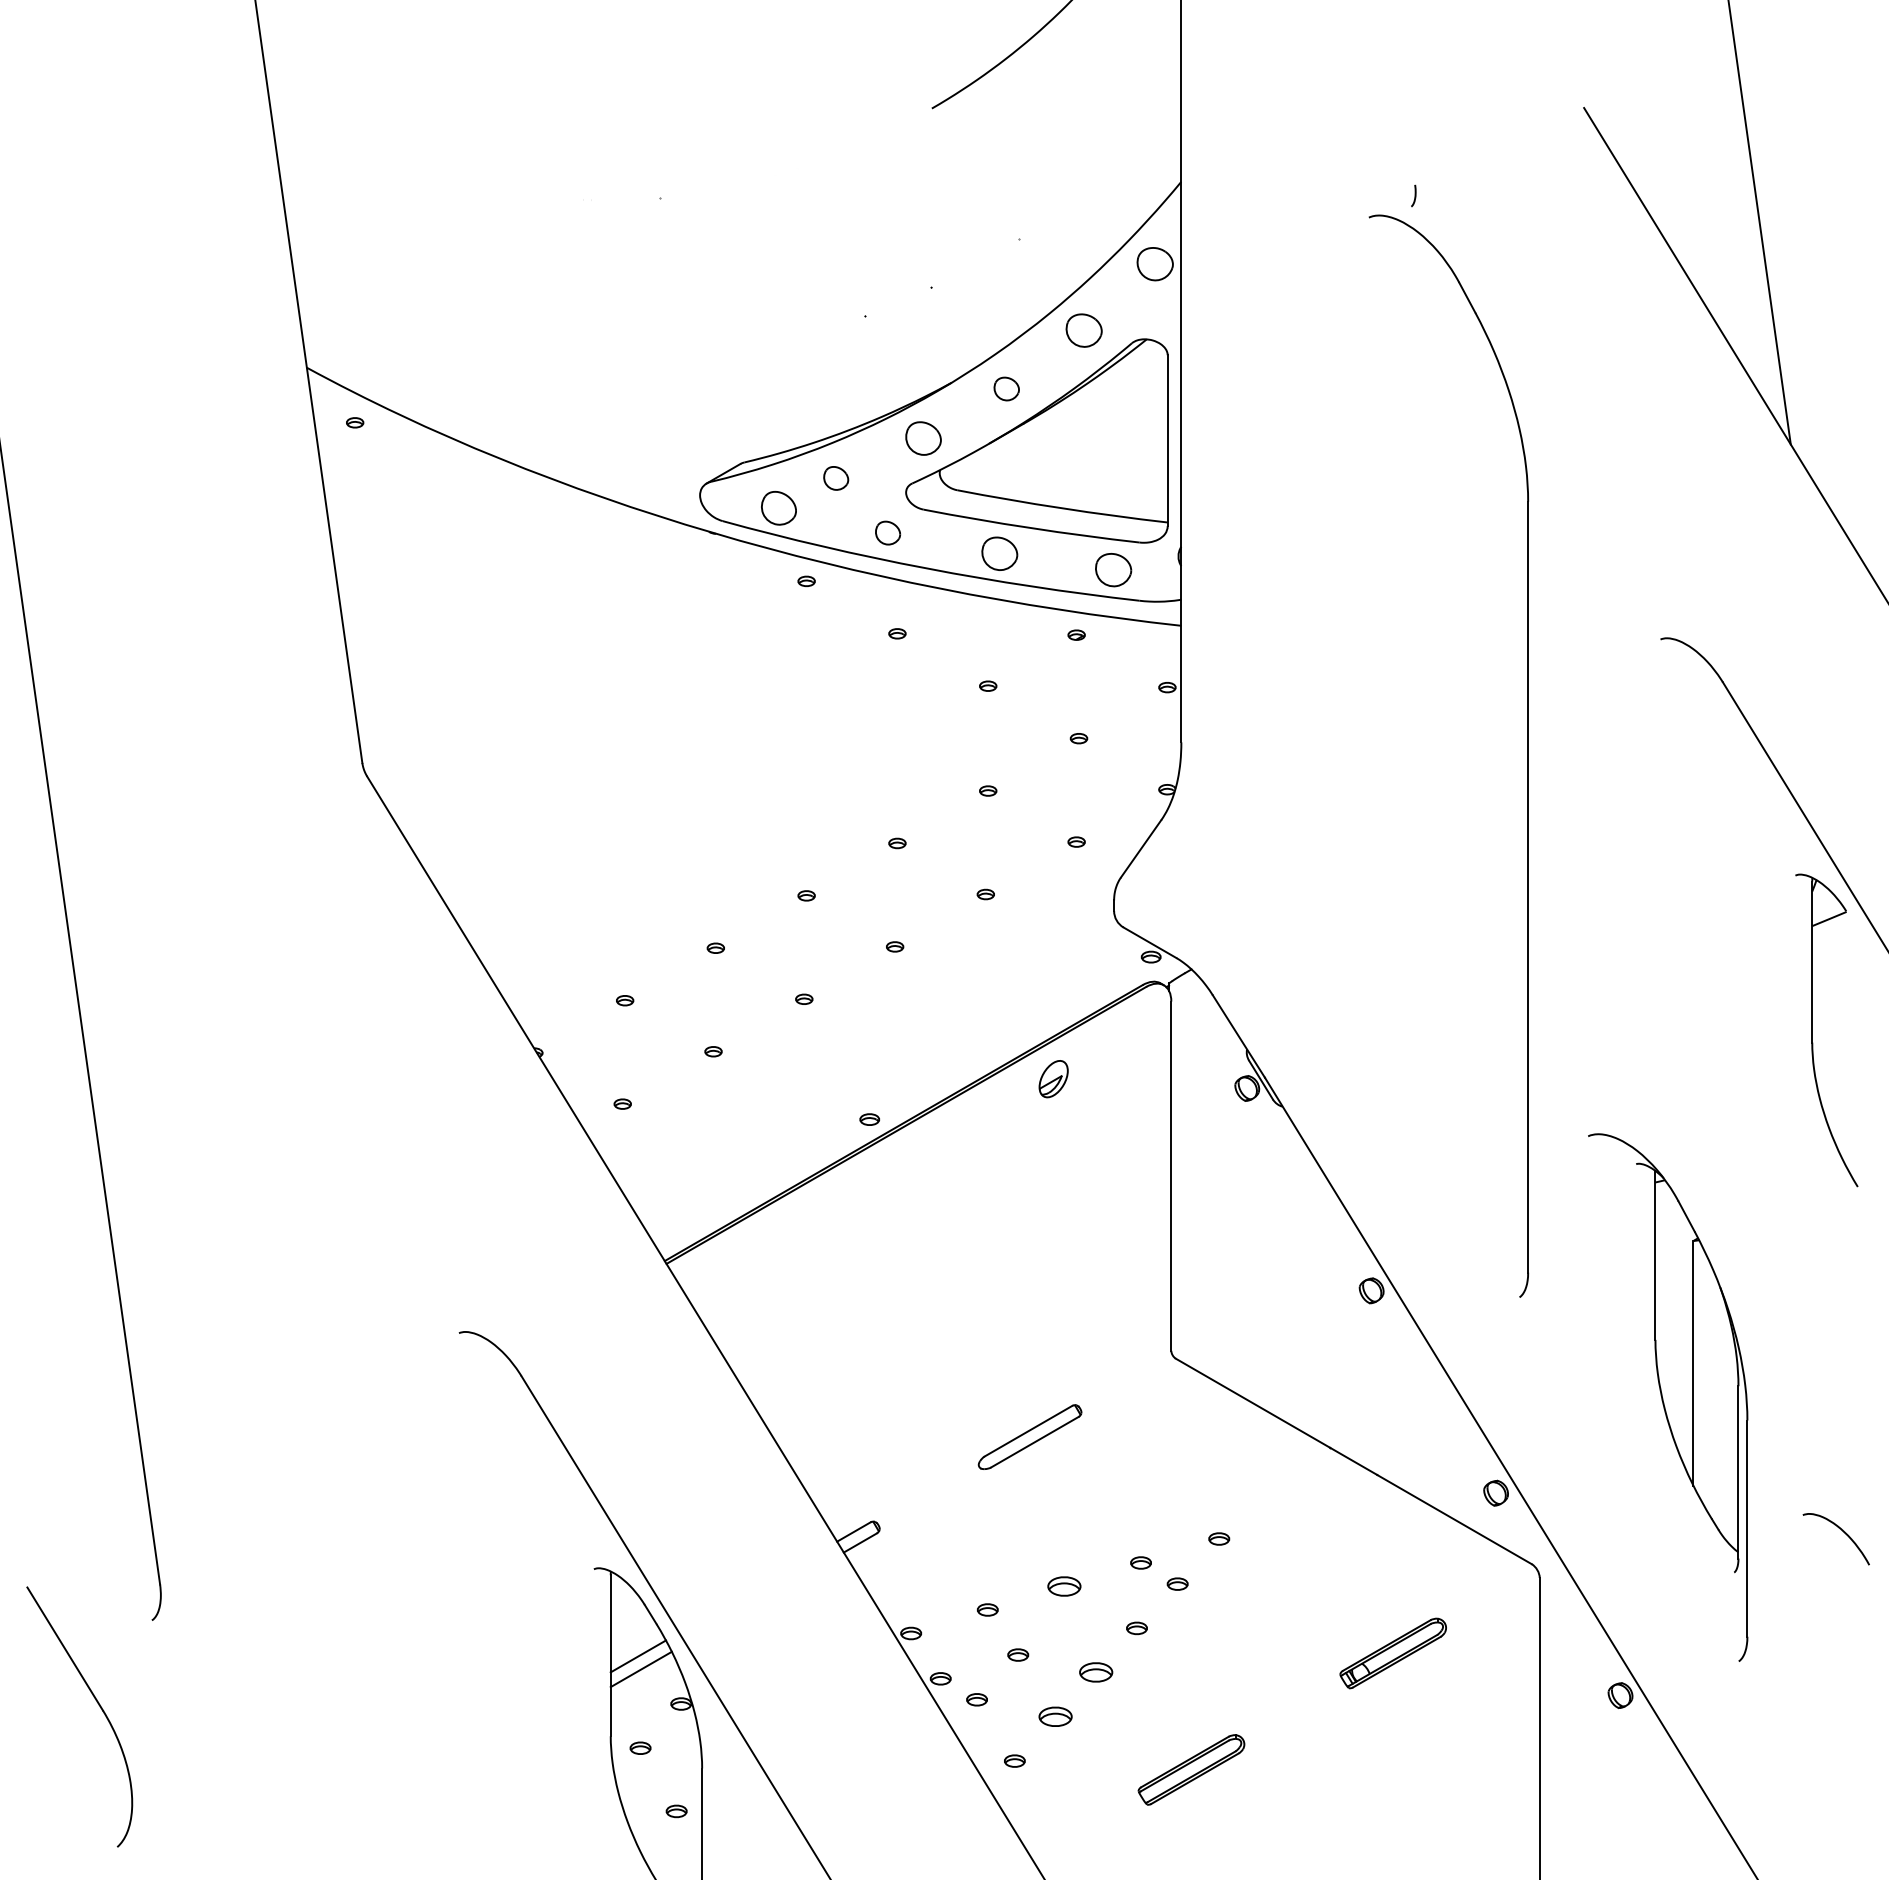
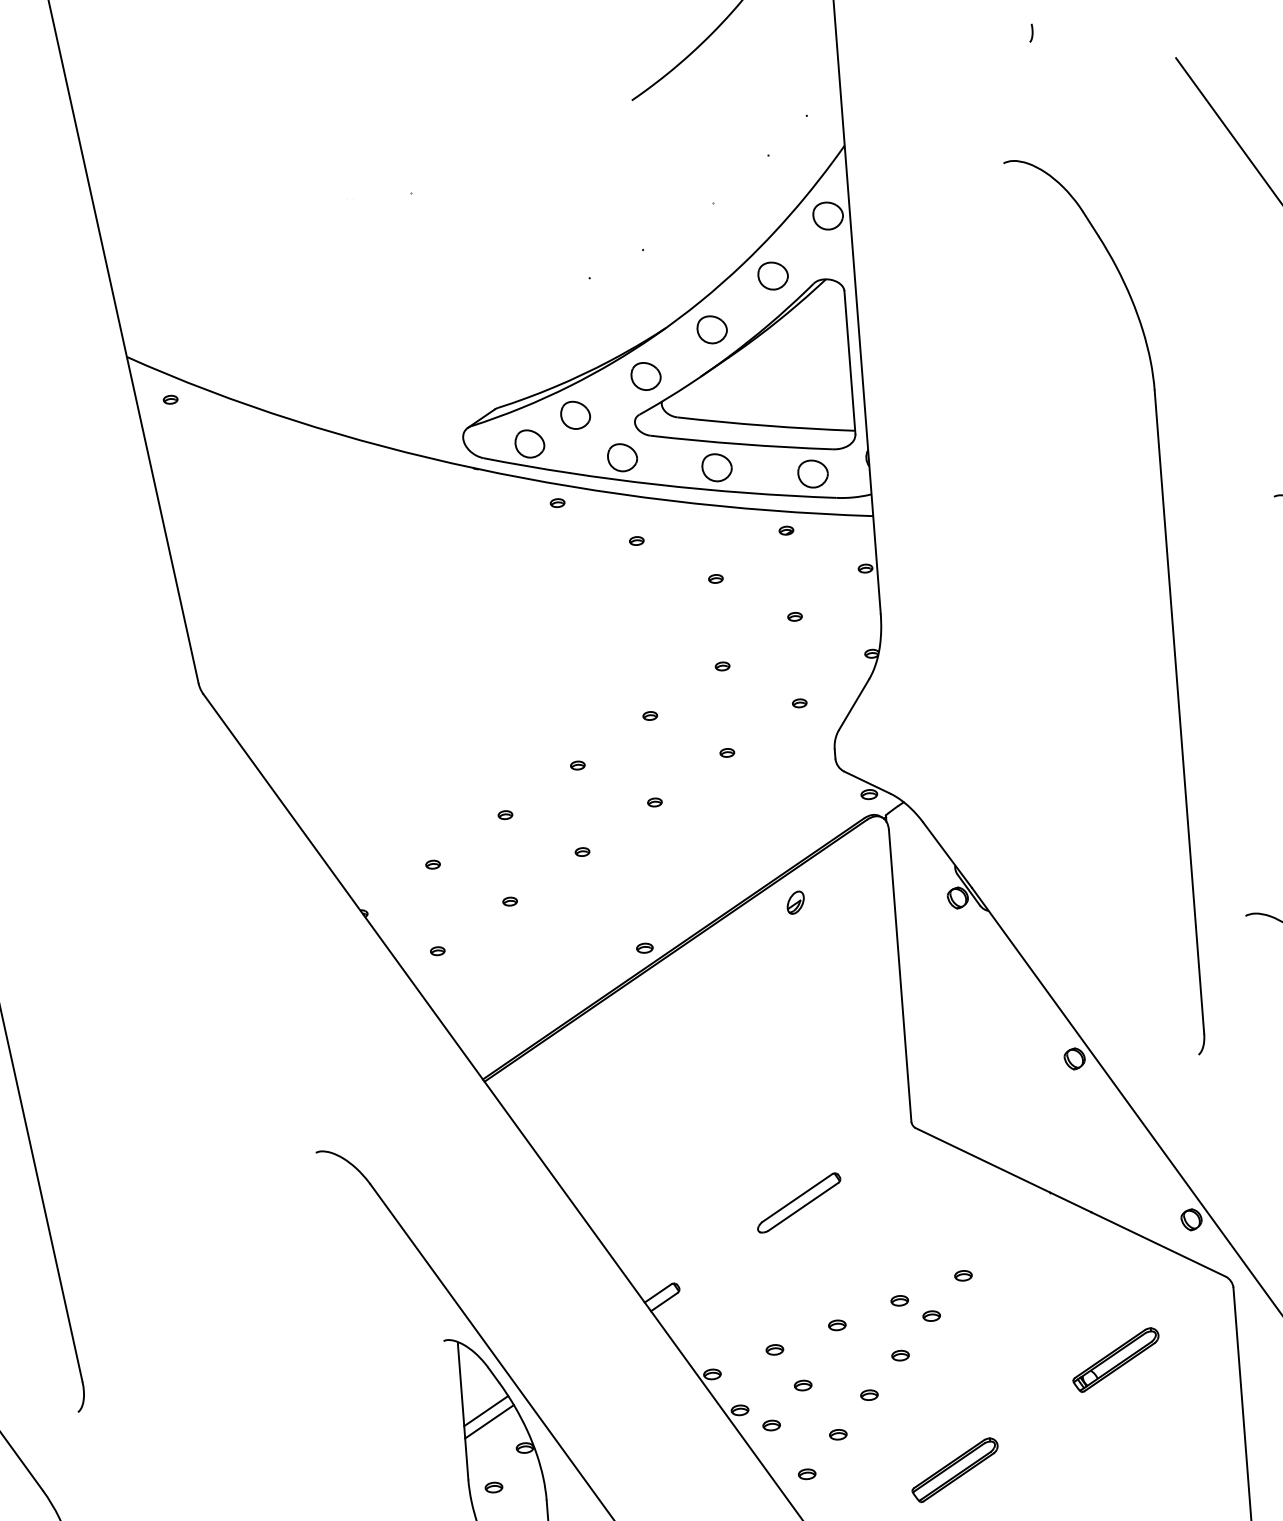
curve: (1414, 195) -> (1031, 32), moved
part: (1006, 388) -> (712, 329), size x1.43
part: (836, 478) -> (575, 415), size x1.43
part: (887, 532) -> (622, 457), size x1.43
part: (1053, 1079) -> (795, 902), size x0.71
part: (1064, 1586) -> (837, 1325), size x0.62
part: (1096, 1672) -> (869, 1395), size x0.62
part: (1055, 1716) -> (838, 1434), size x0.62

